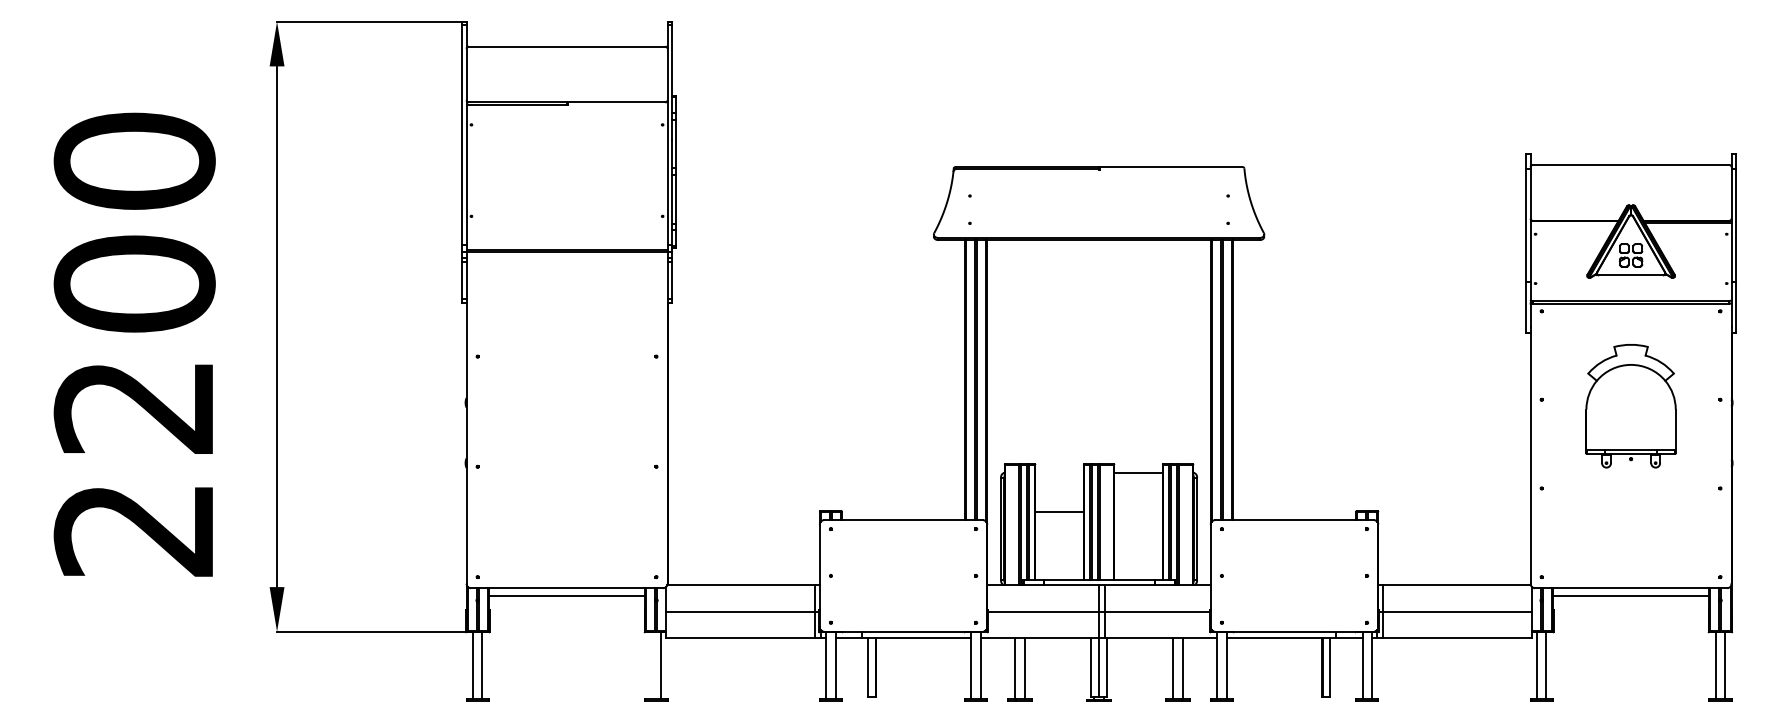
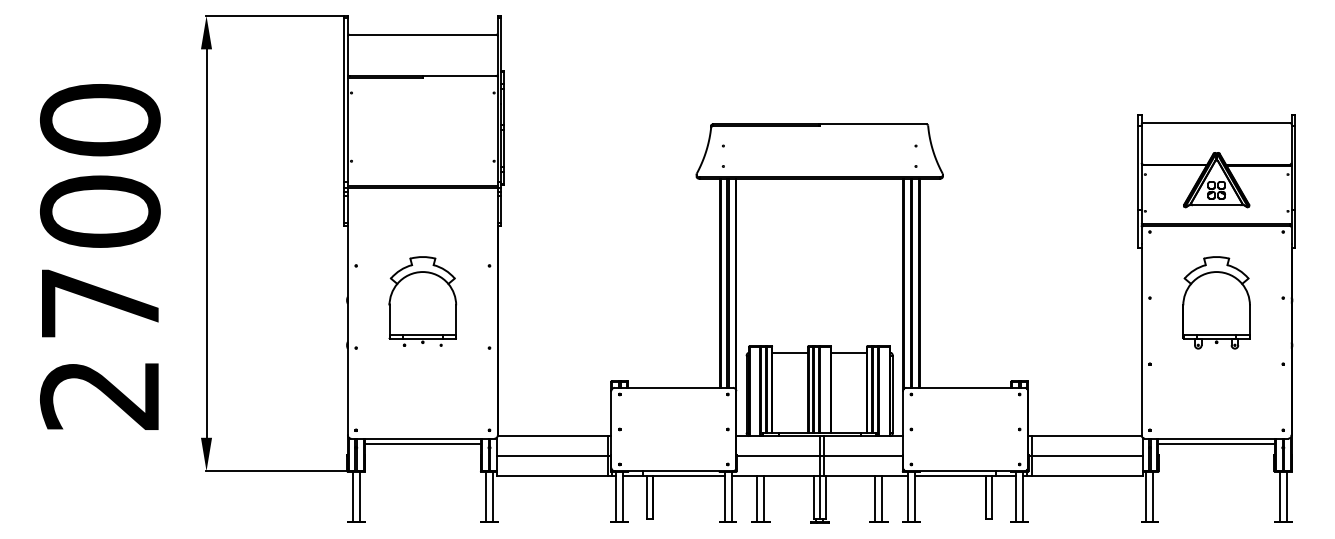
part: (566, 404) -> (422, 301), added
text: (132, 407) -> (98, 303), 2200 -> 2700
line: (1059, 512) -> (790, 353), moved
line: (651, 665) -> (485, 496), added

